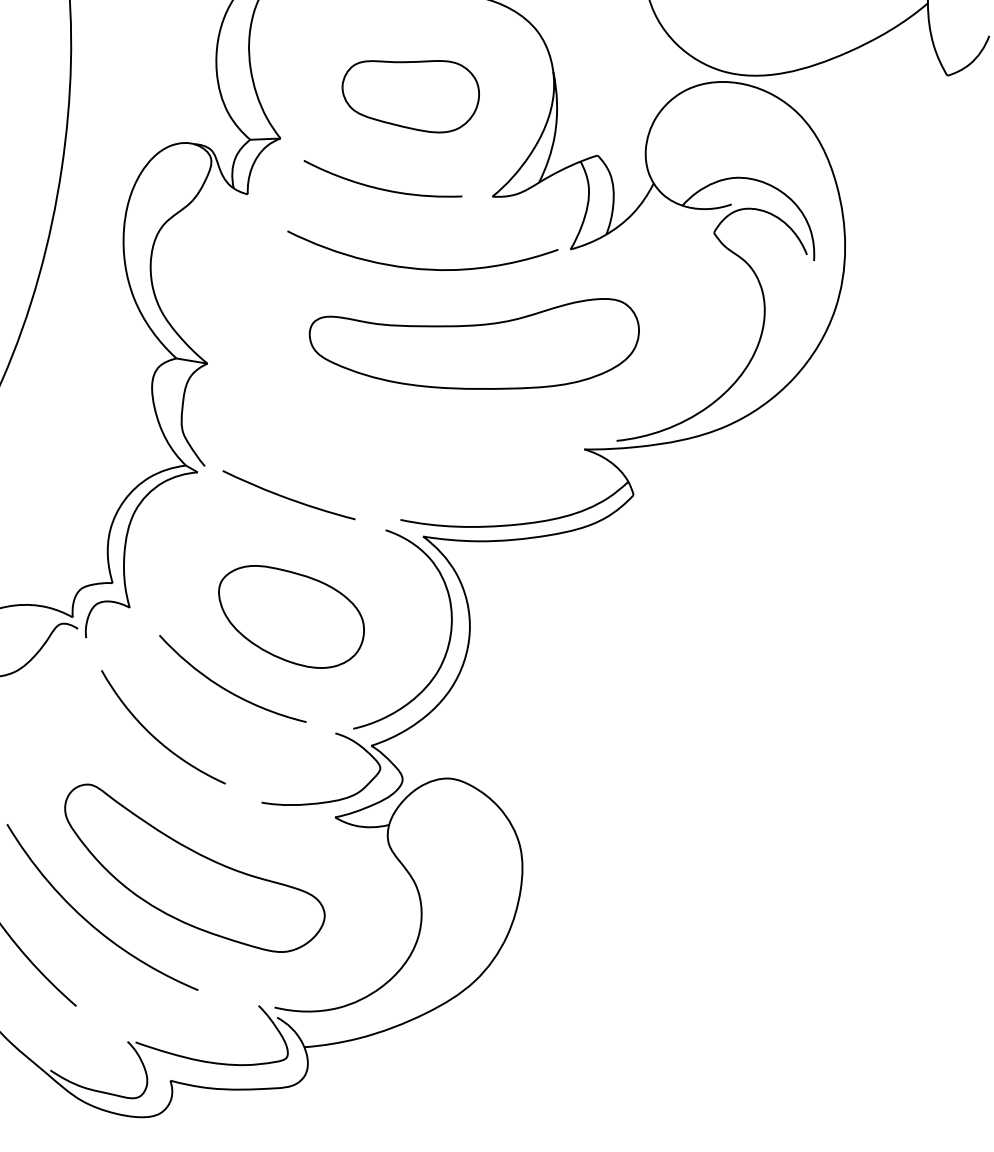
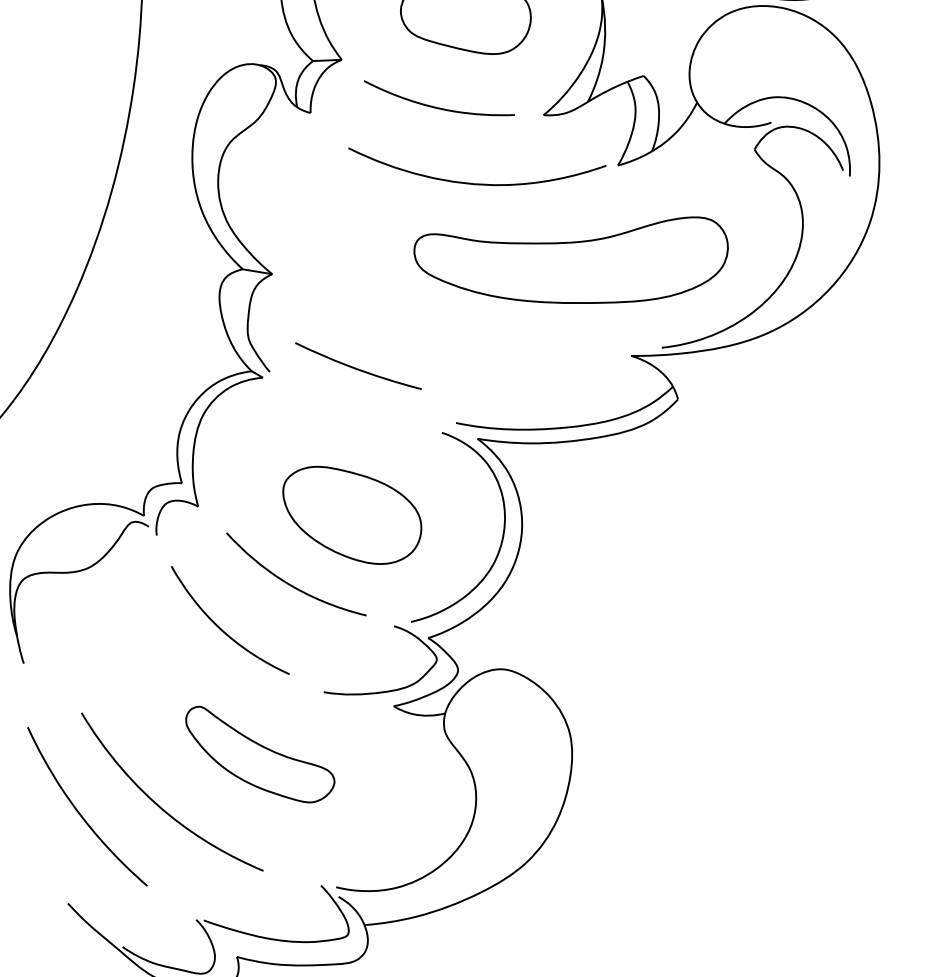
part: (473, 343) -> (570, 259), moved
curve: (288, 497) -> (357, 368), moved
part: (194, 867) -> (259, 753), size x0.6

